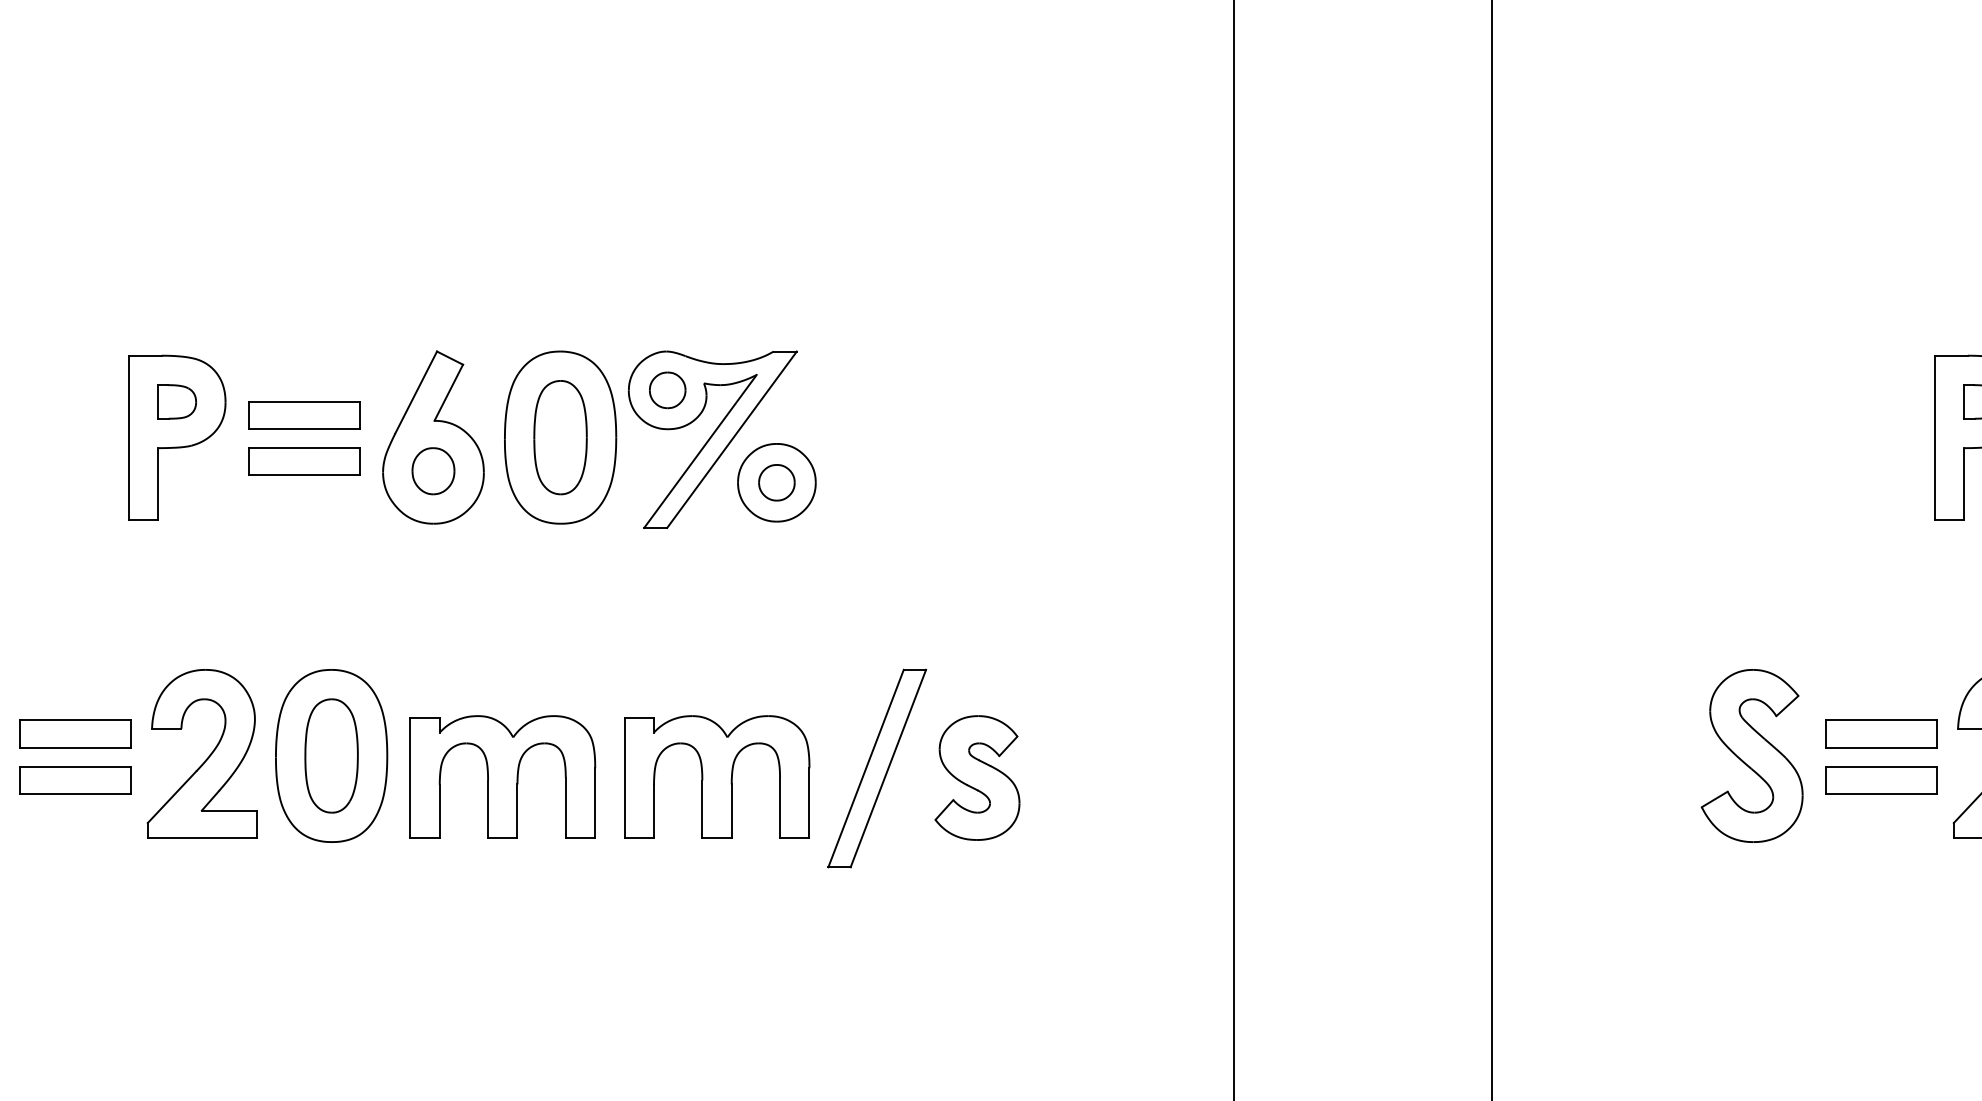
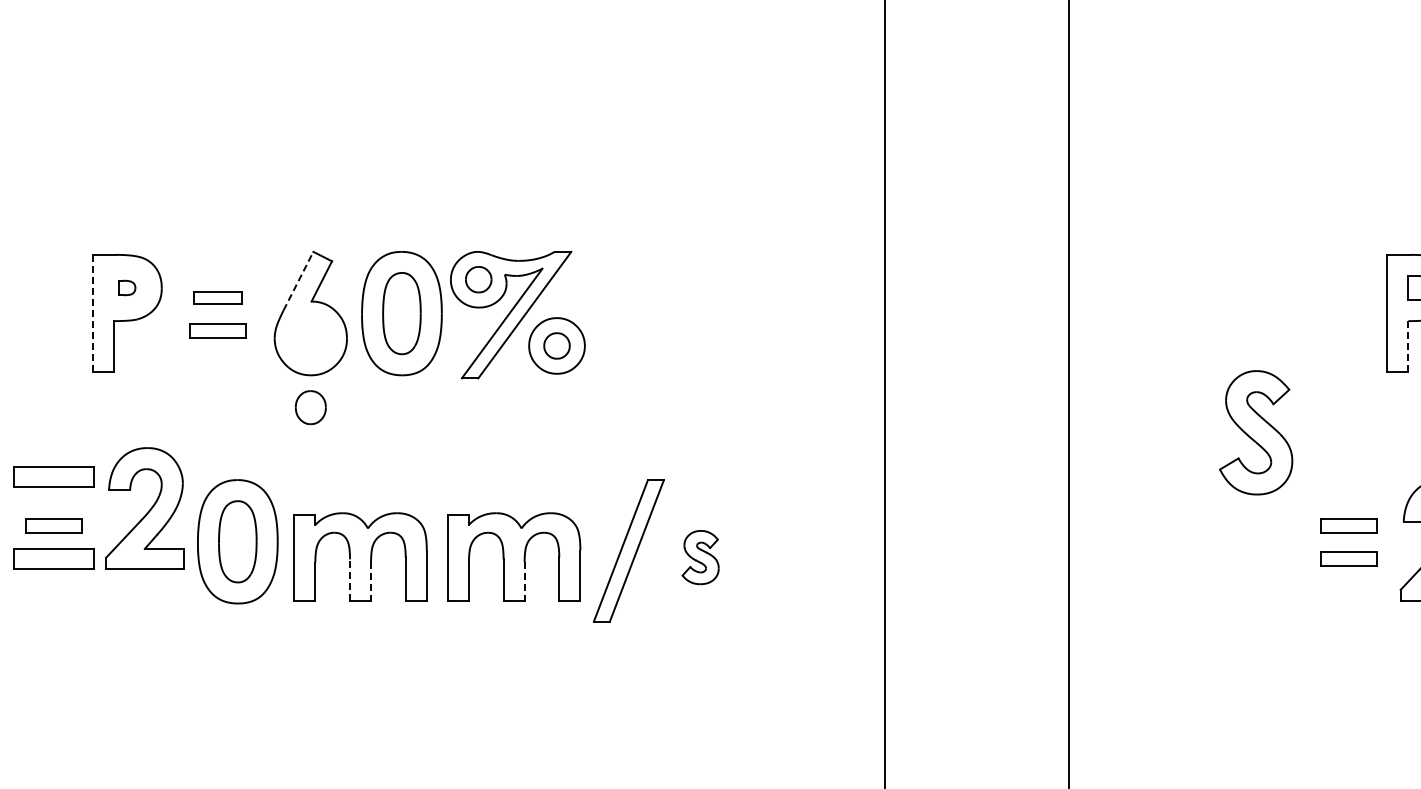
line: (416, 392) -> (298, 281), solid -> dashed
part: (177, 401) -> (127, 287), size x0.6
part: (303, 415) -> (217, 297), size x0.6
line: (128, 437) -> (92, 313), solid -> dashed
part: (303, 461) -> (217, 330), size x0.7
part: (432, 470) -> (310, 407), moved
line: (1964, 483) -> (1408, 346), solid -> dashed
part: (74, 664) -> (53, 476), added
part: (74, 733) -> (53, 525), size x0.7
part: (1881, 733) -> (1348, 525), size x0.7
part: (201, 754) -> (144, 508), moved
part: (1752, 755) -> (1256, 432), moved
part: (977, 777) -> (700, 557), size x0.6
part: (1881, 779) -> (1348, 558), size x0.7
line: (488, 808) -> (350, 579), solid -> dashed
line: (518, 811) -> (371, 581), solid -> dashed
line: (731, 811) -> (524, 581), solid -> dashed

